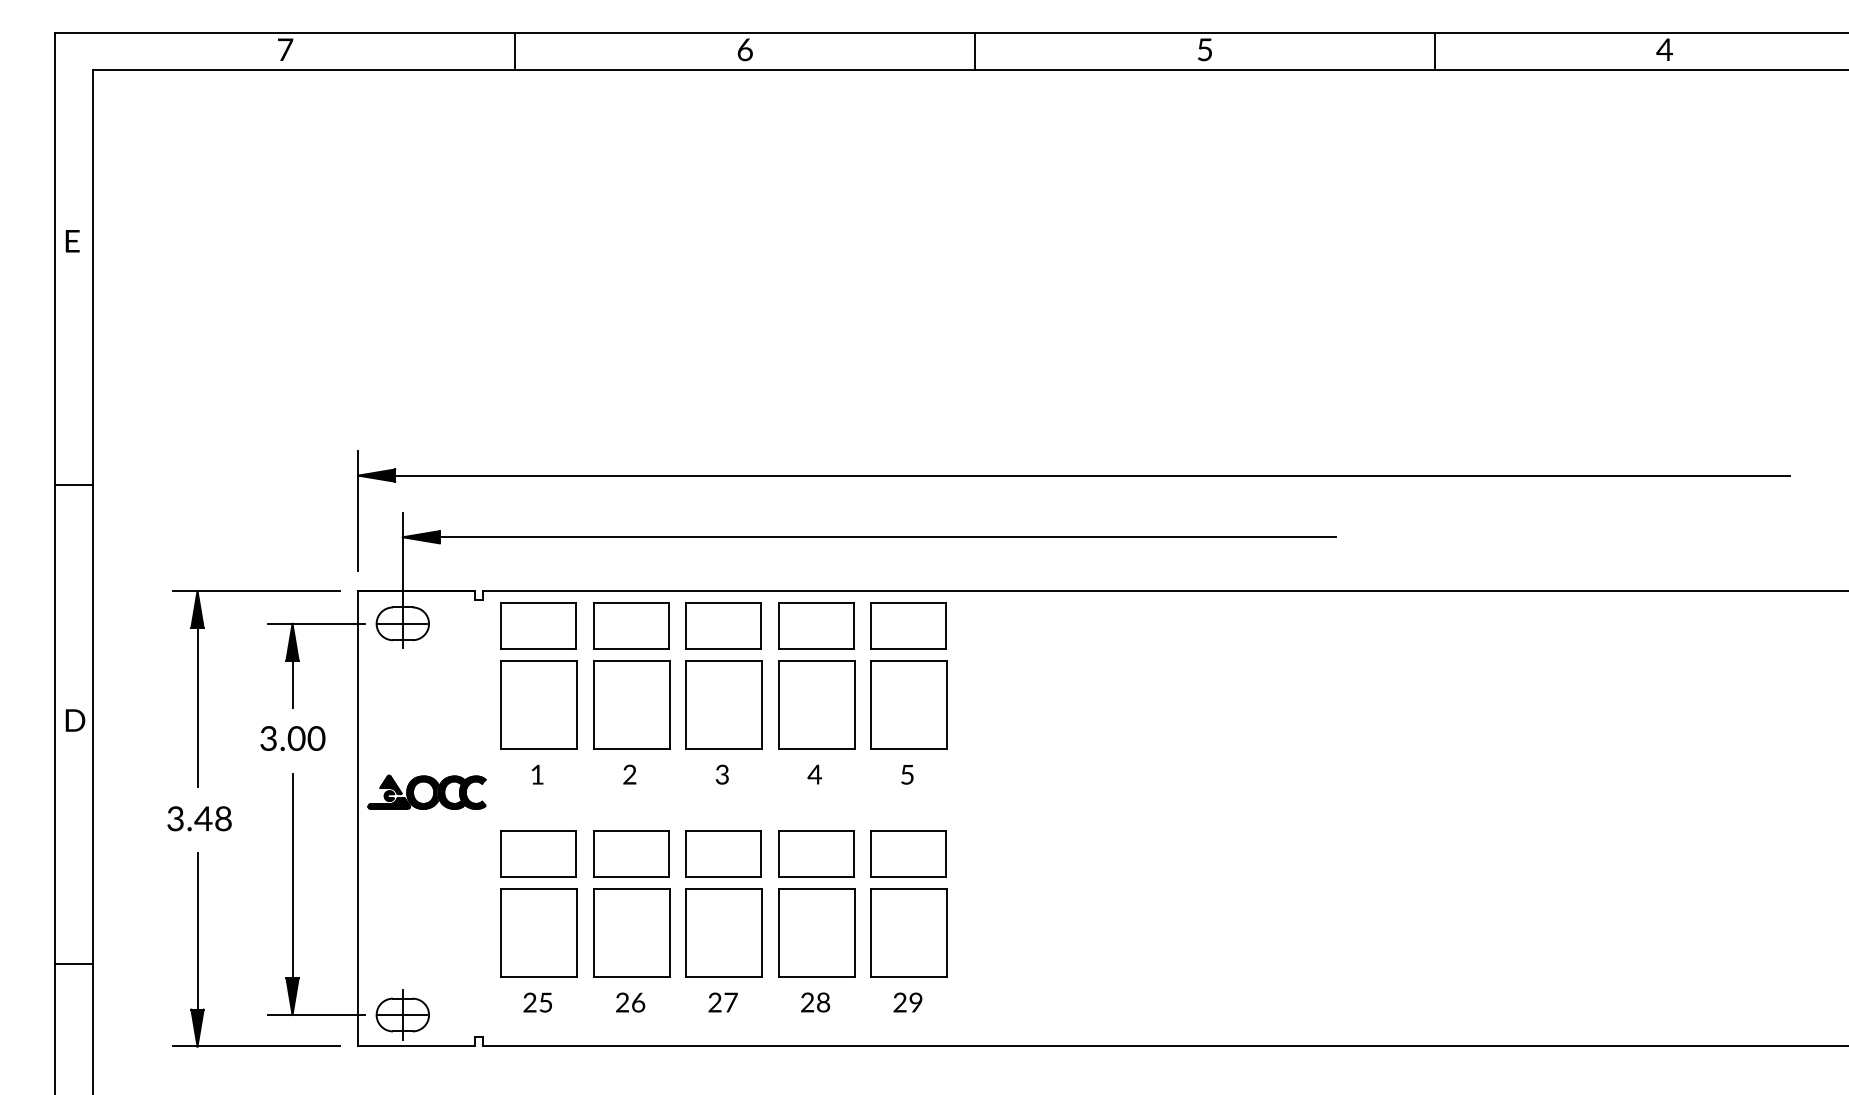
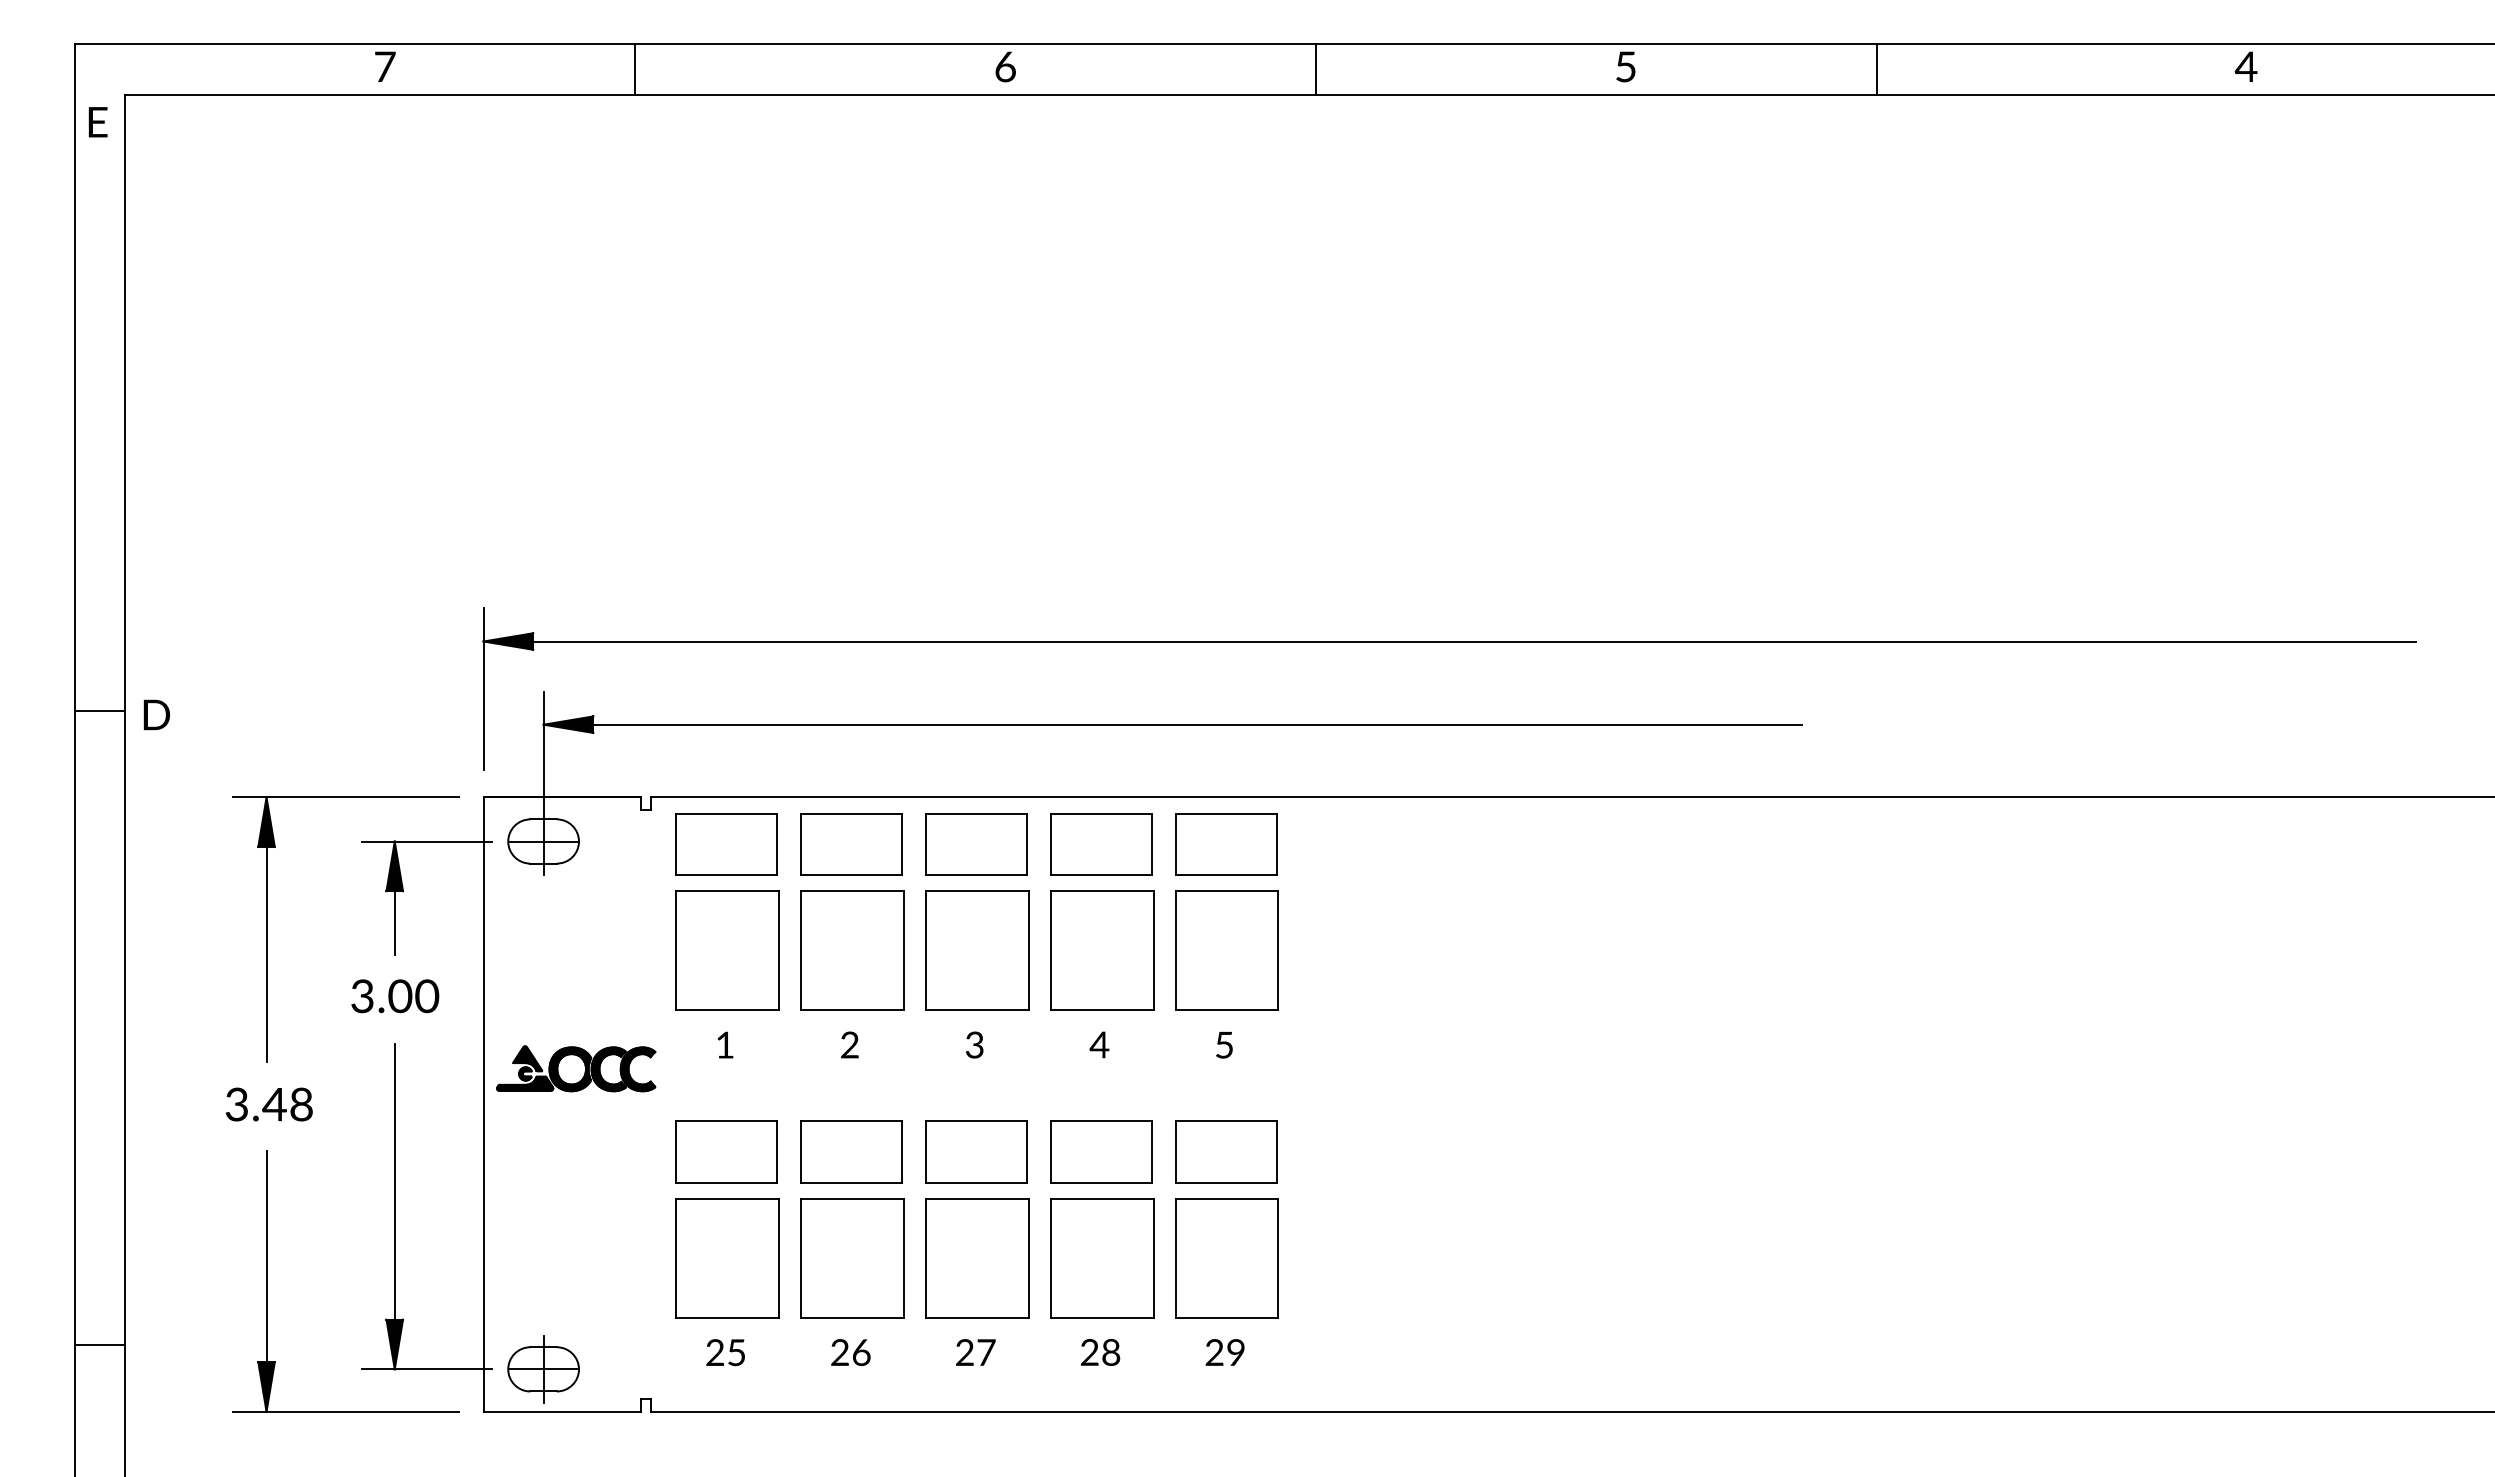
line: (515, 51) -> (635, 69), moved
line: (1435, 51) -> (1877, 69), moved
text: (72, 241) -> (97, 122), moved
line: (73, 484) -> (99, 710), moved
text: (75, 720) -> (156, 714), moved
line: (73, 963) -> (99, 1345), moved

